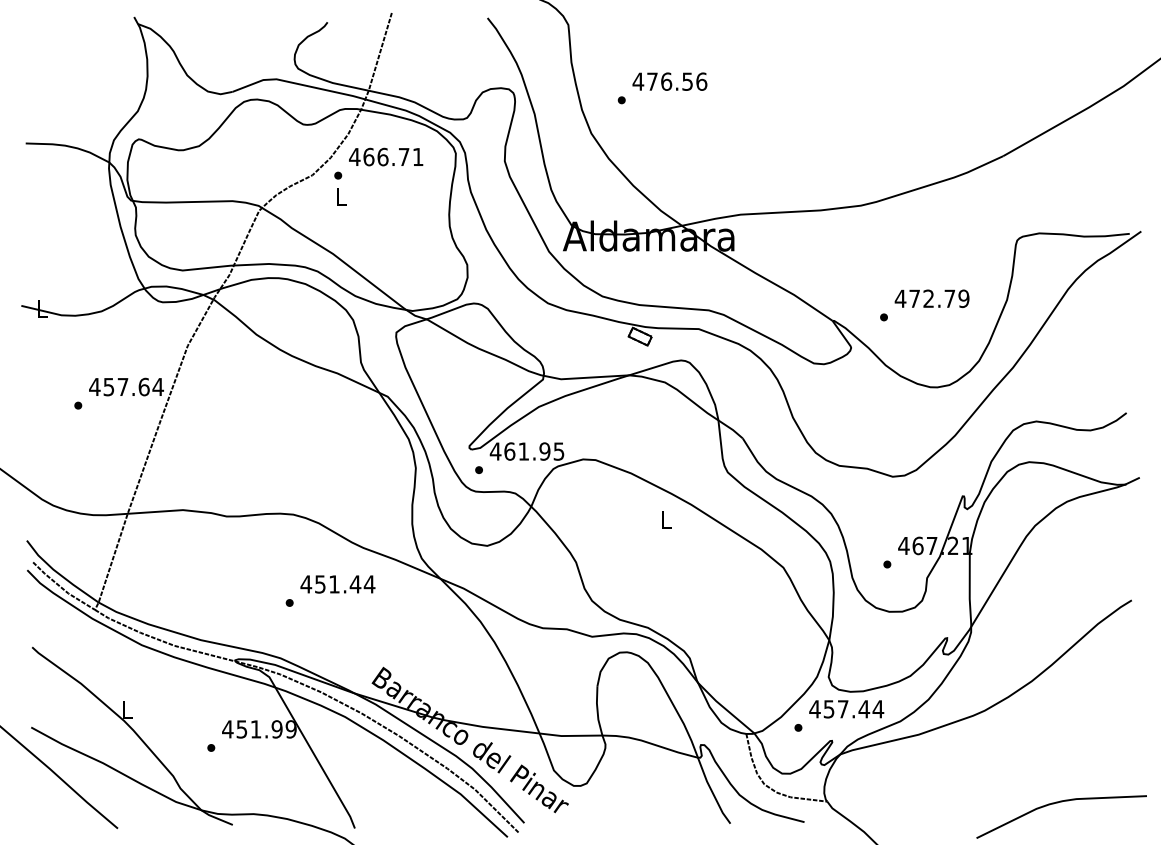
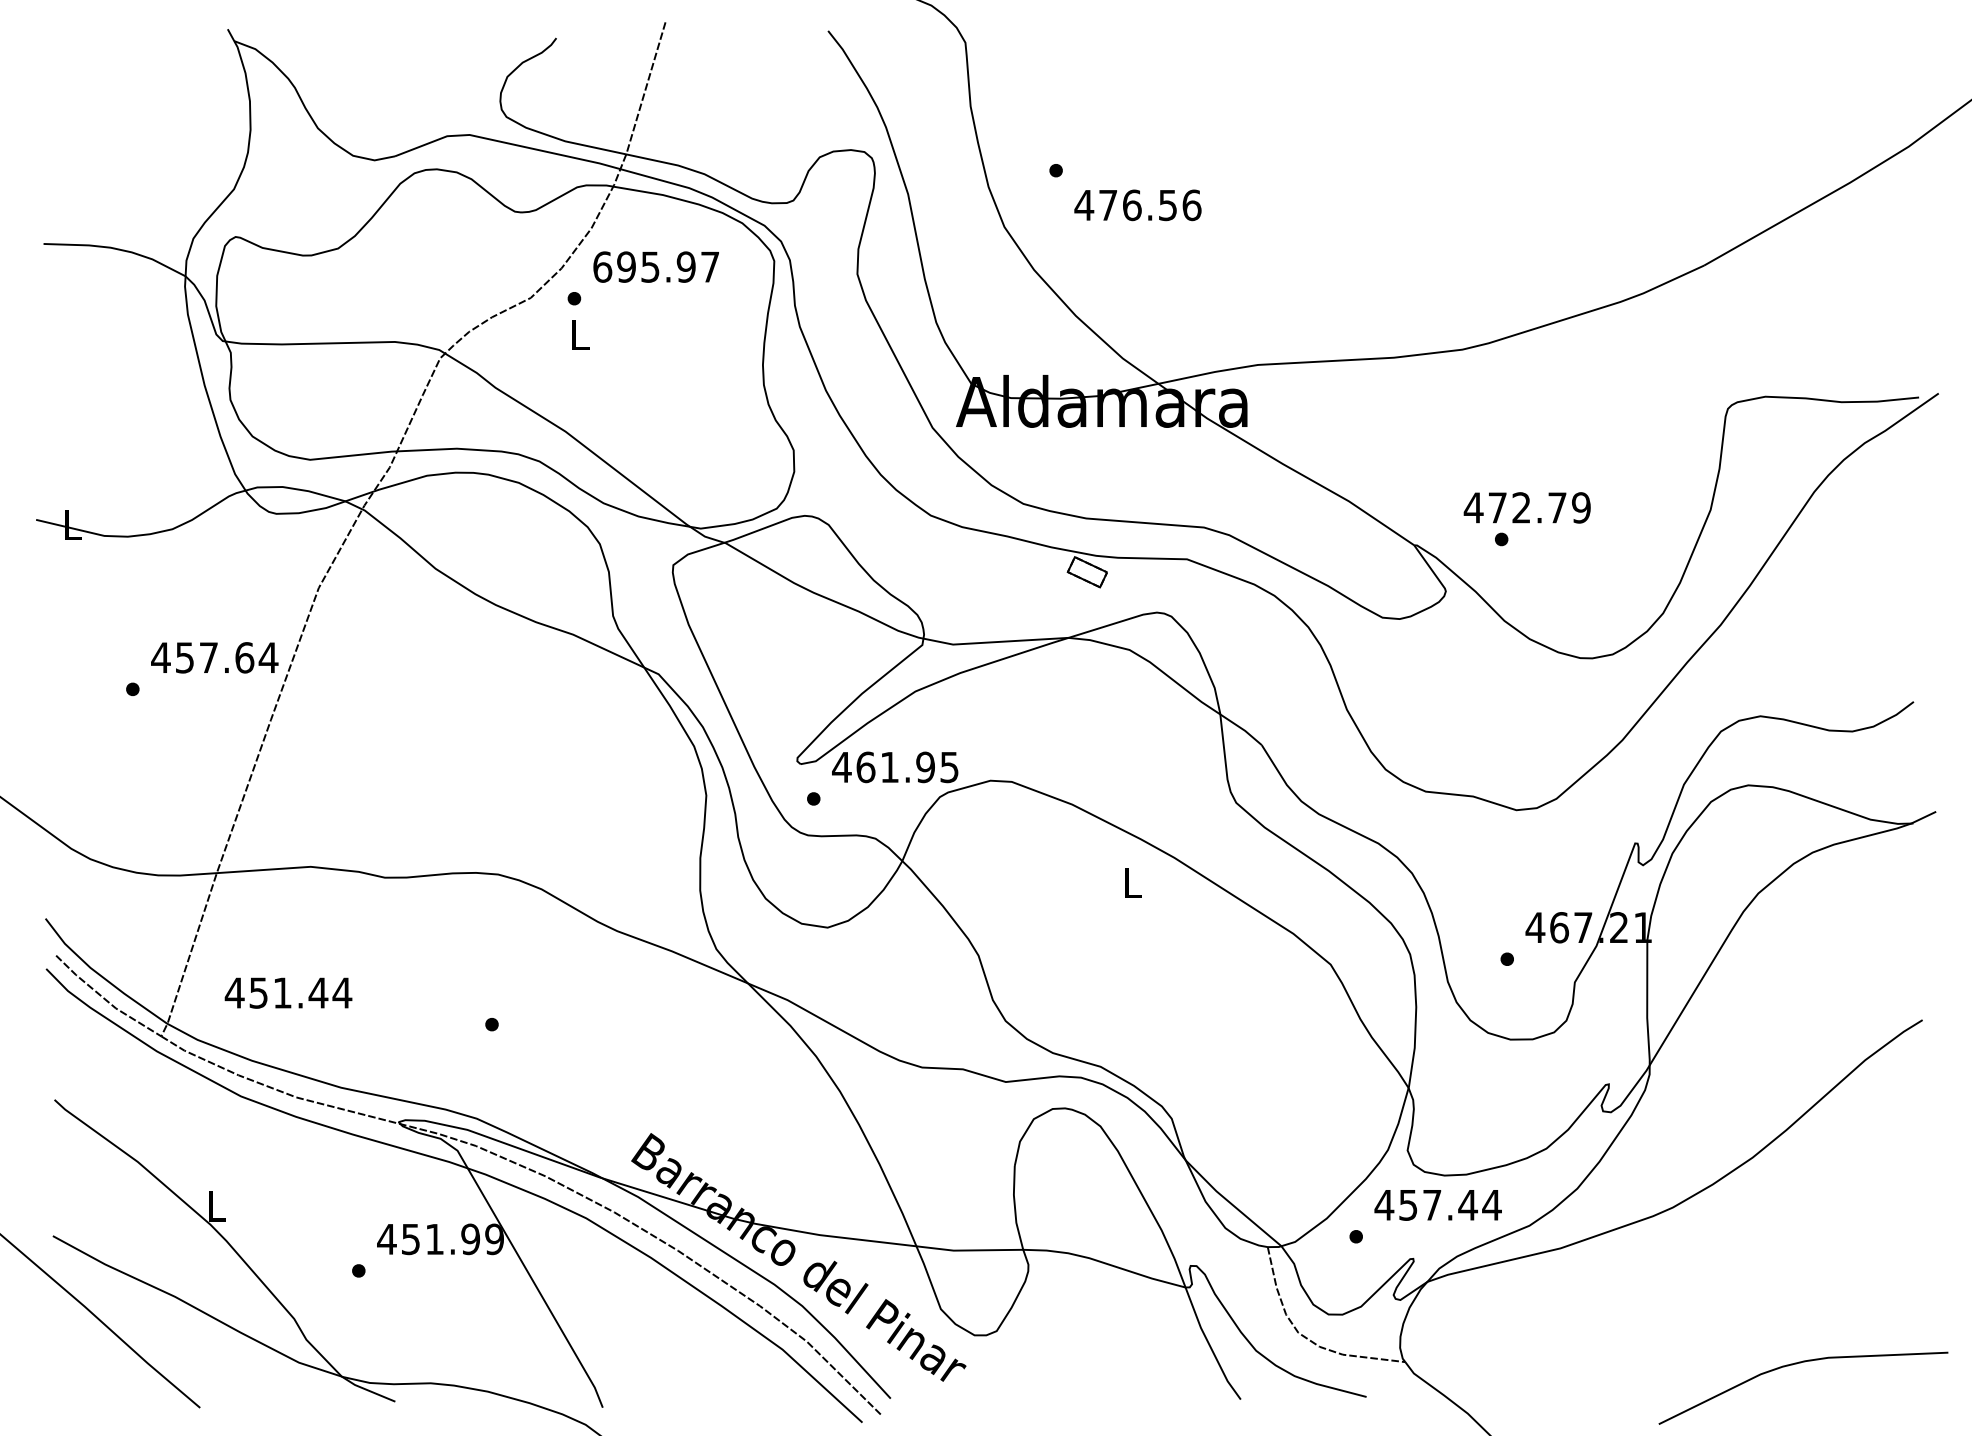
text: (669, 81) -> (1137, 204), moved
text: (386, 156) -> (656, 266), 466.71 -> 695.97
text: (931, 298) -> (1526, 507), moved
text: (337, 584) -> (287, 993), moved

